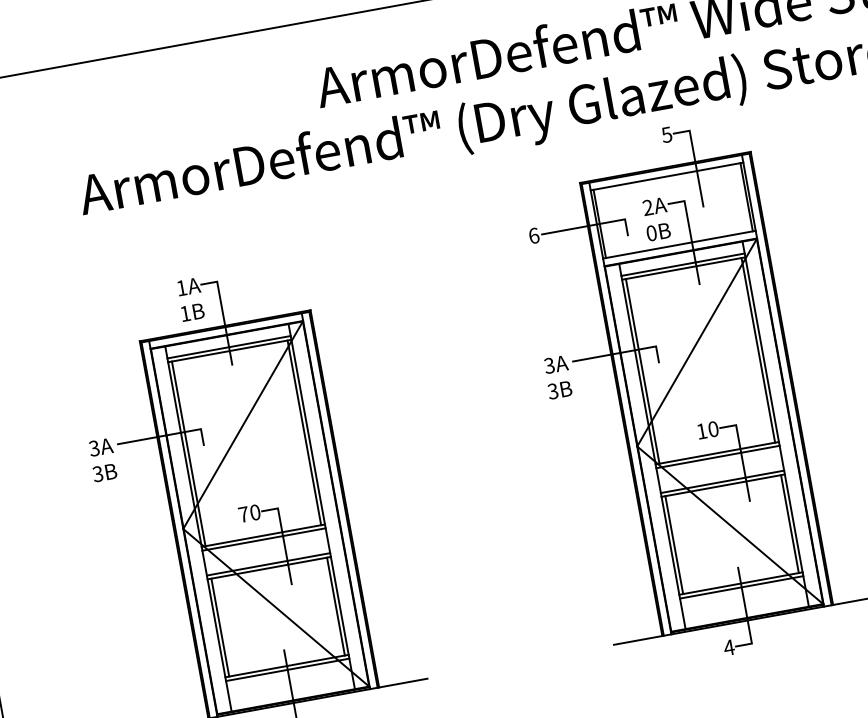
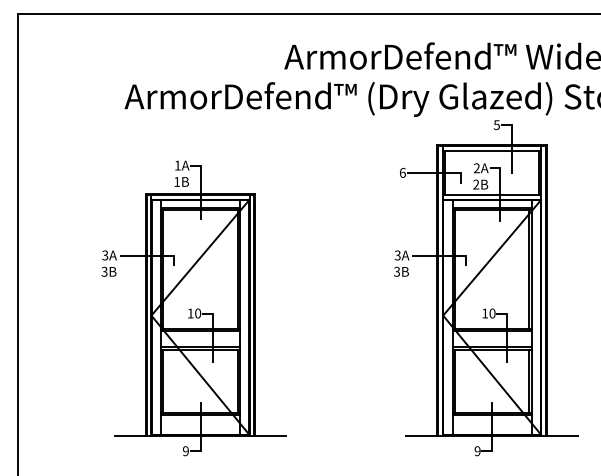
text: (651, 233) -> (476, 184), 0B -> 2B
text: (243, 514) -> (190, 313), 70 -> 10
text: (729, 648) -> (477, 451), 4 -> 9

